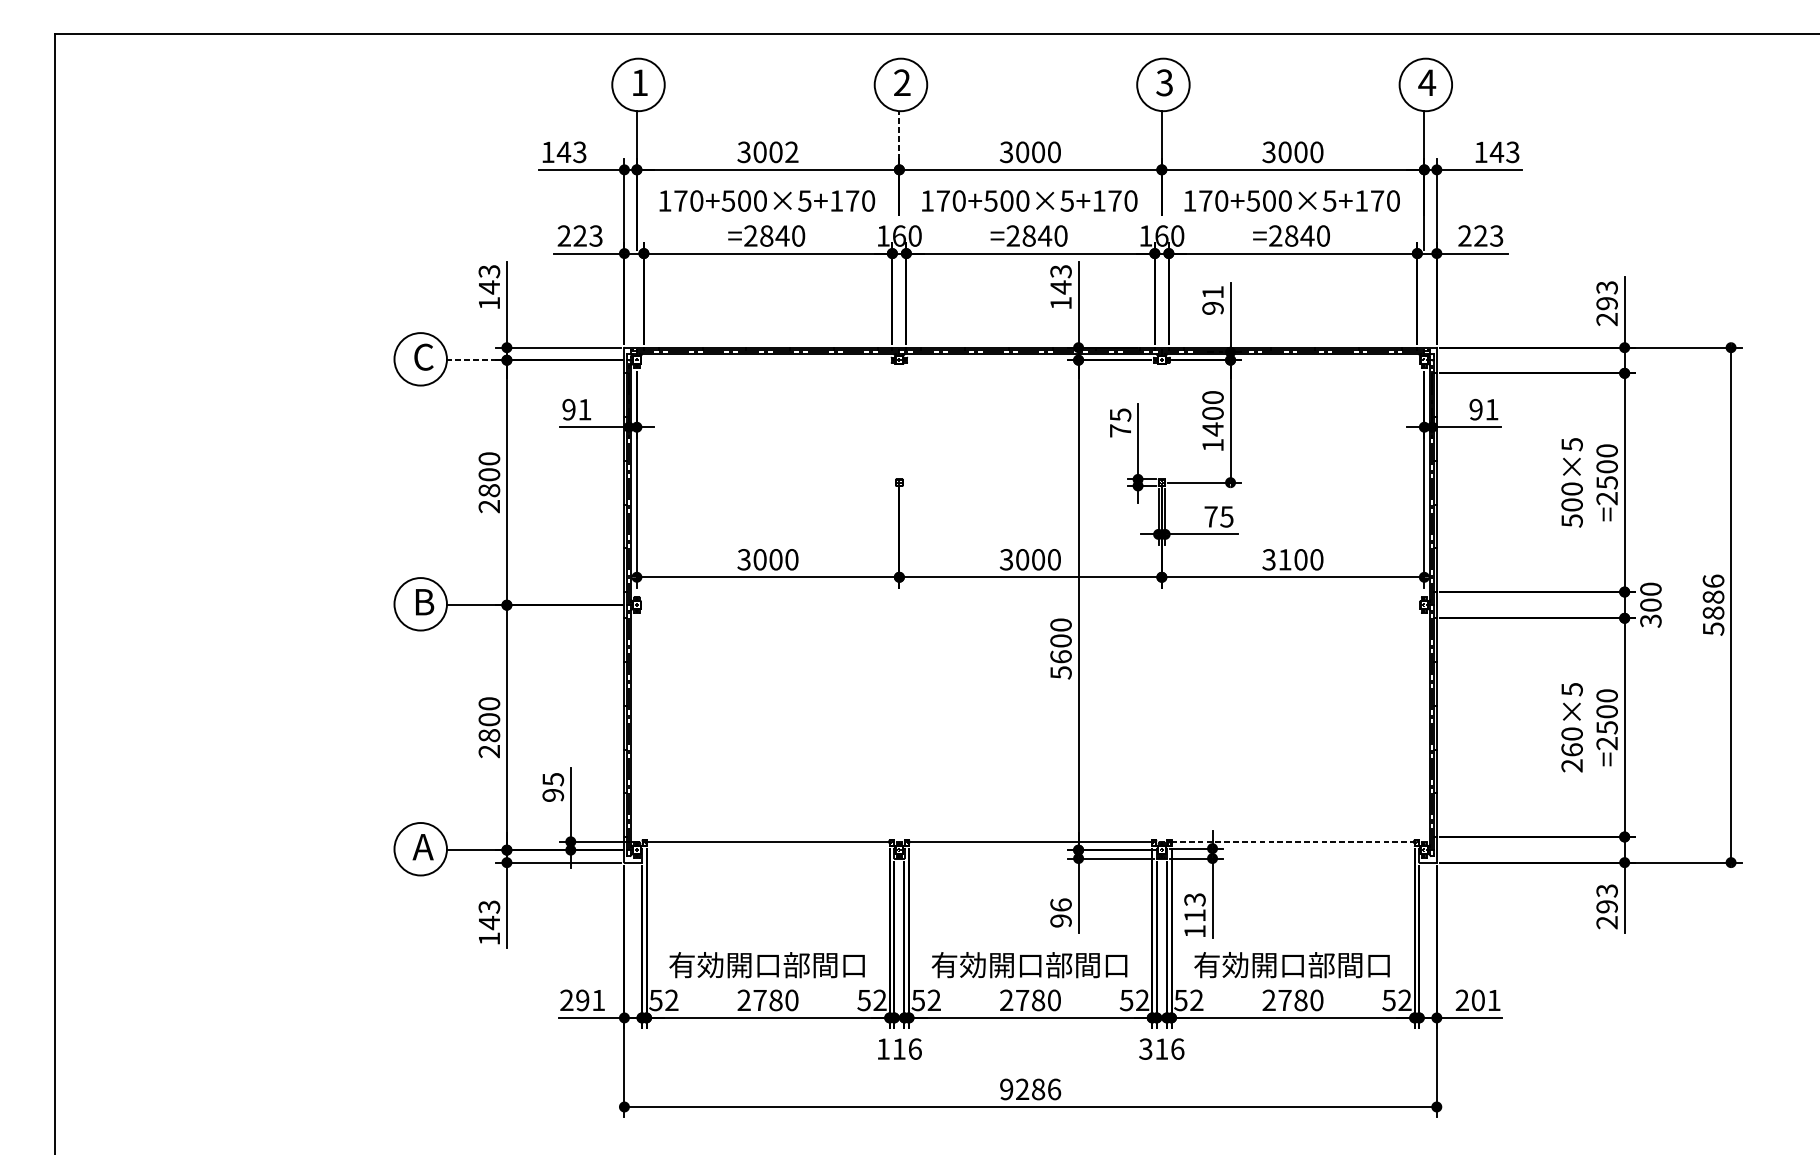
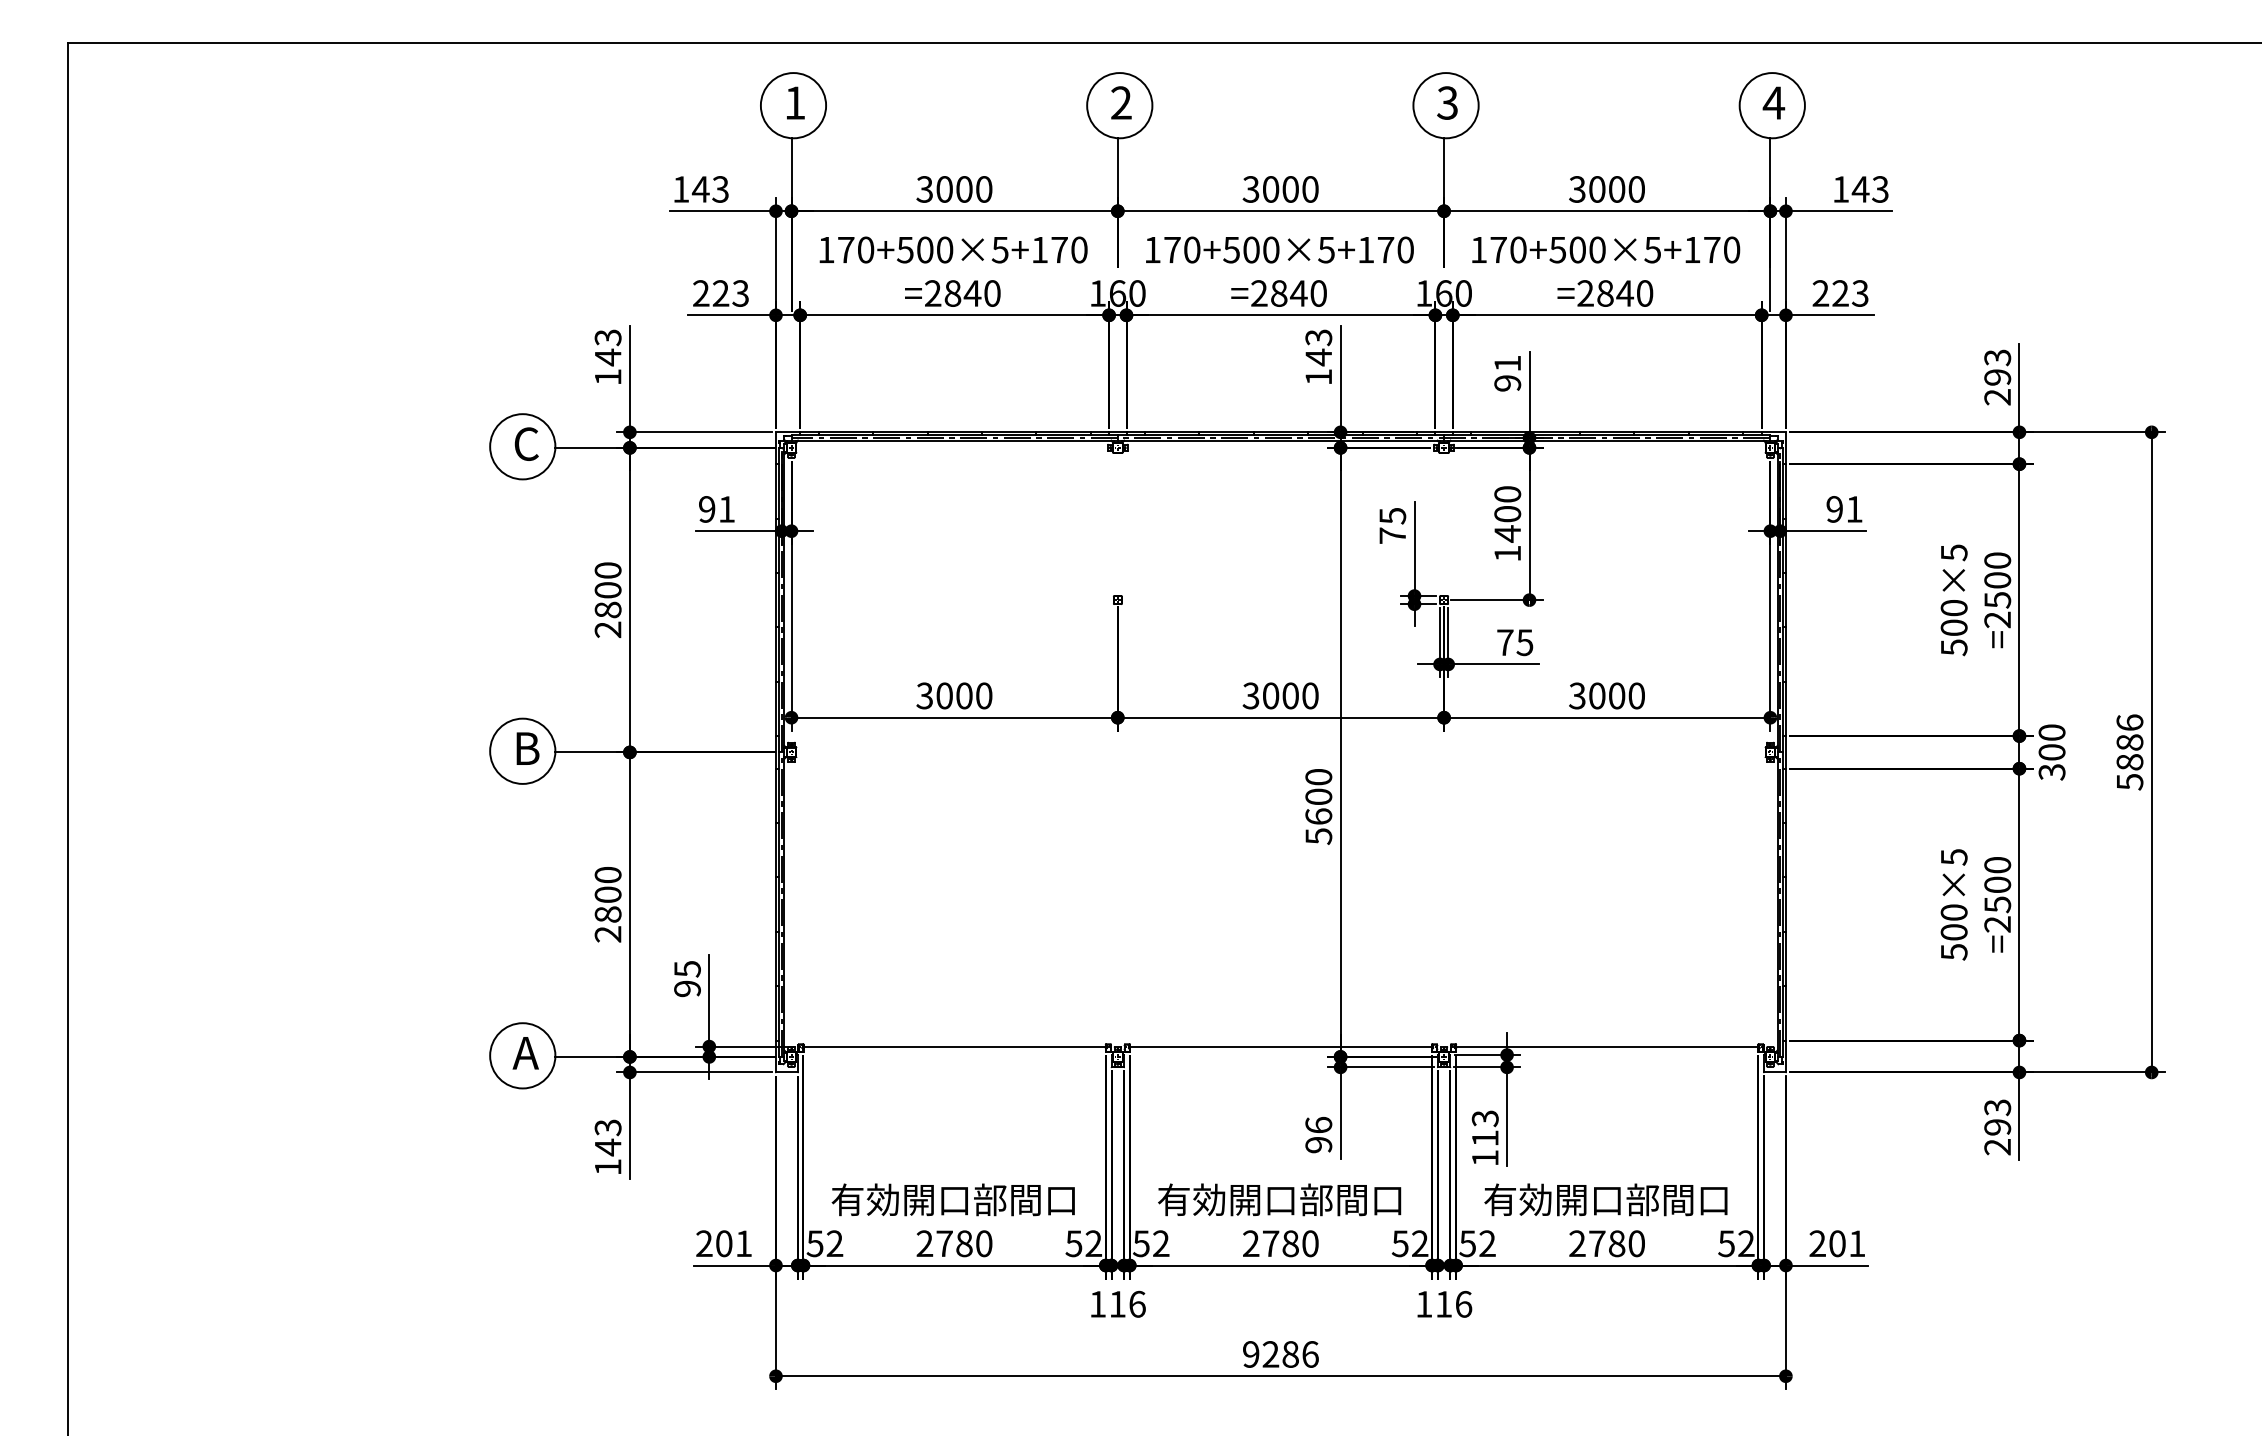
line: (899, 135) -> (1117, 168), dashed -> solid
text: (792, 152) -> (984, 189), 3002 -> 3000
line: (472, 359) -> (586, 447), dashed -> solid
text: (1285, 559) -> (1597, 695), 3100 -> 3000
text: (1571, 758) -> (1953, 942), 260×5 -> 500×5
line: (1293, 841) -> (1607, 1046), dashed -> solid
text: (583, 1000) -> (724, 1243), 291 -> 201
text: (1145, 1048) -> (1423, 1303), 316 -> 116

